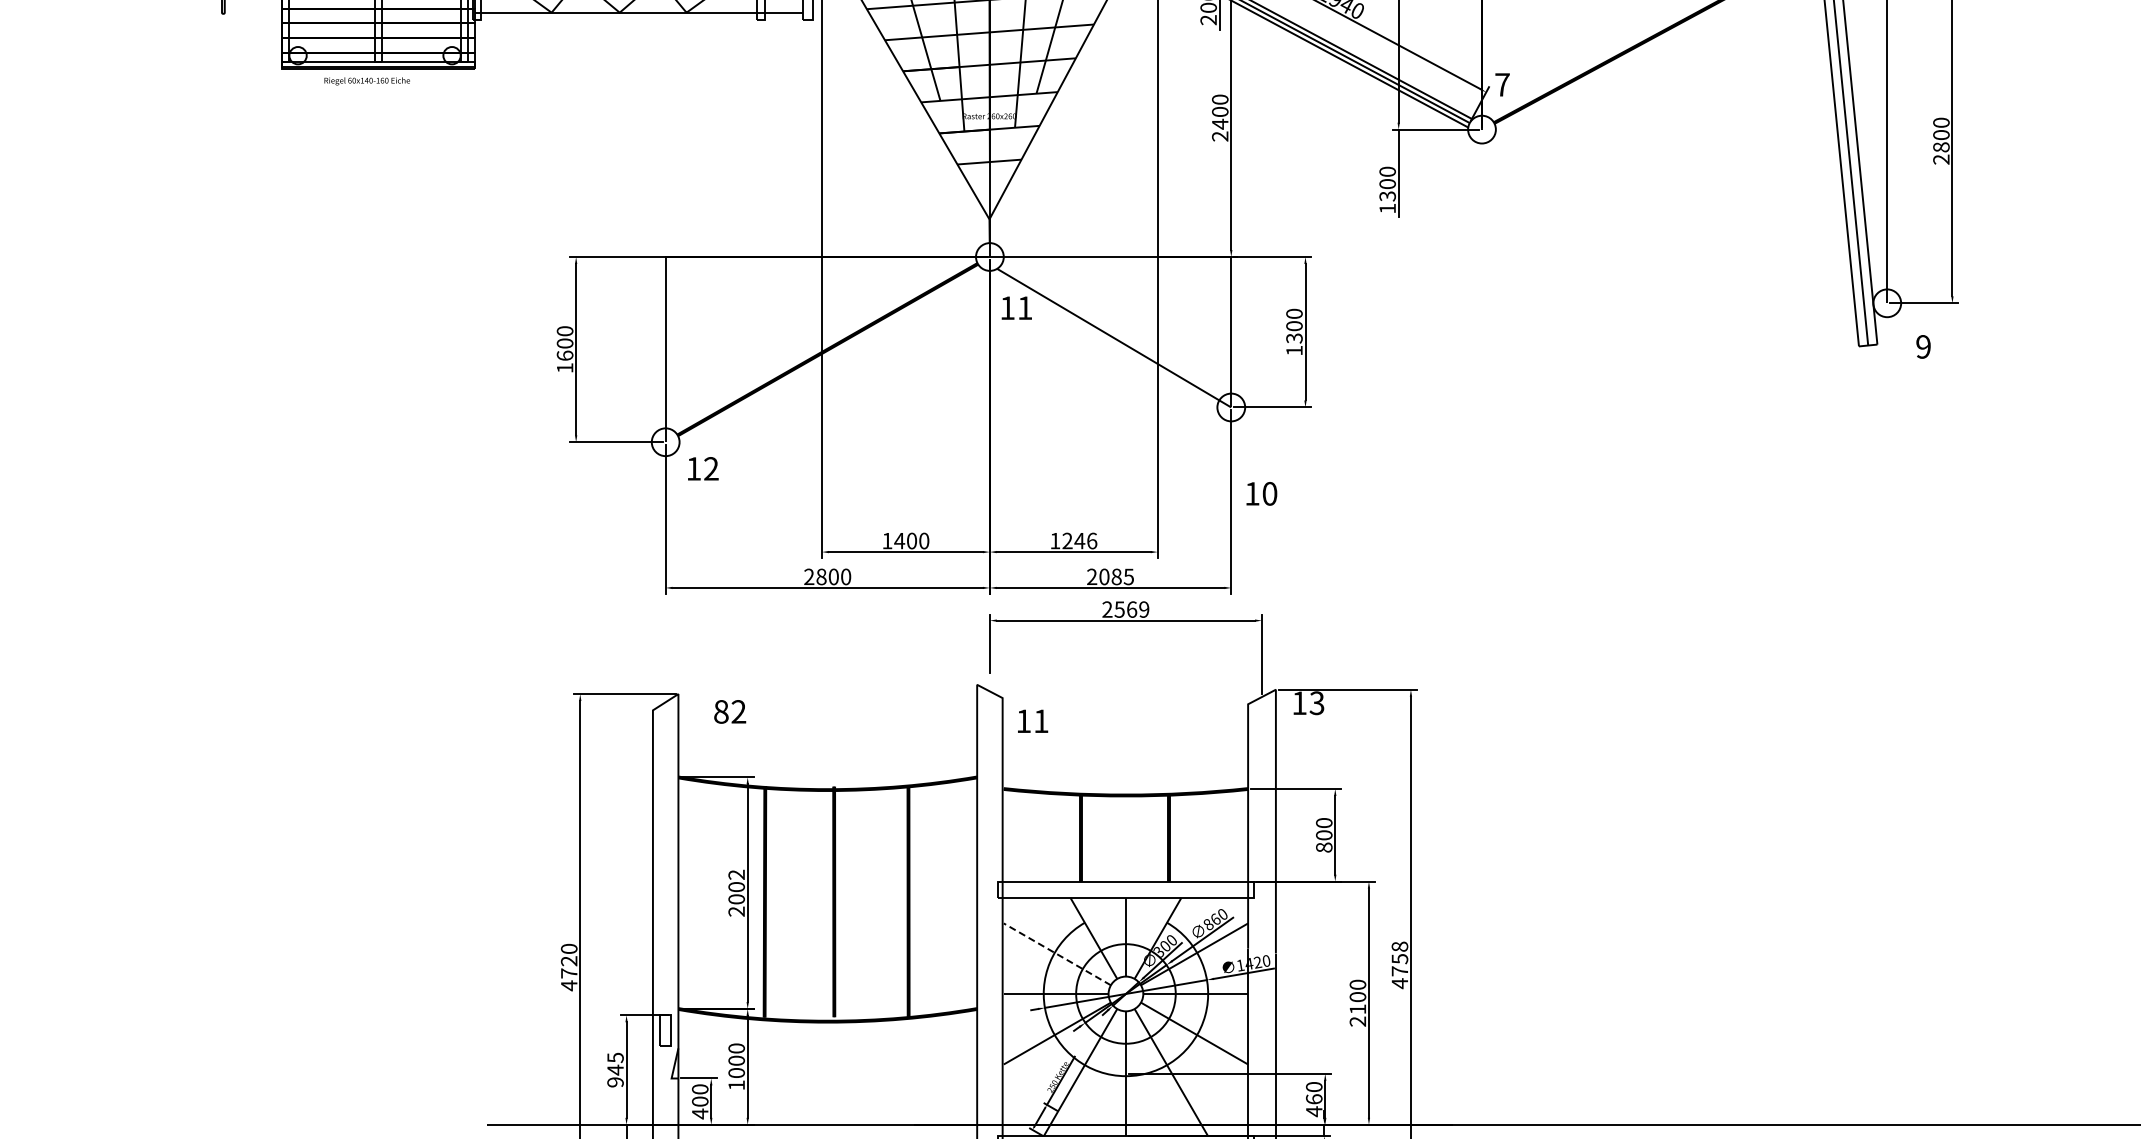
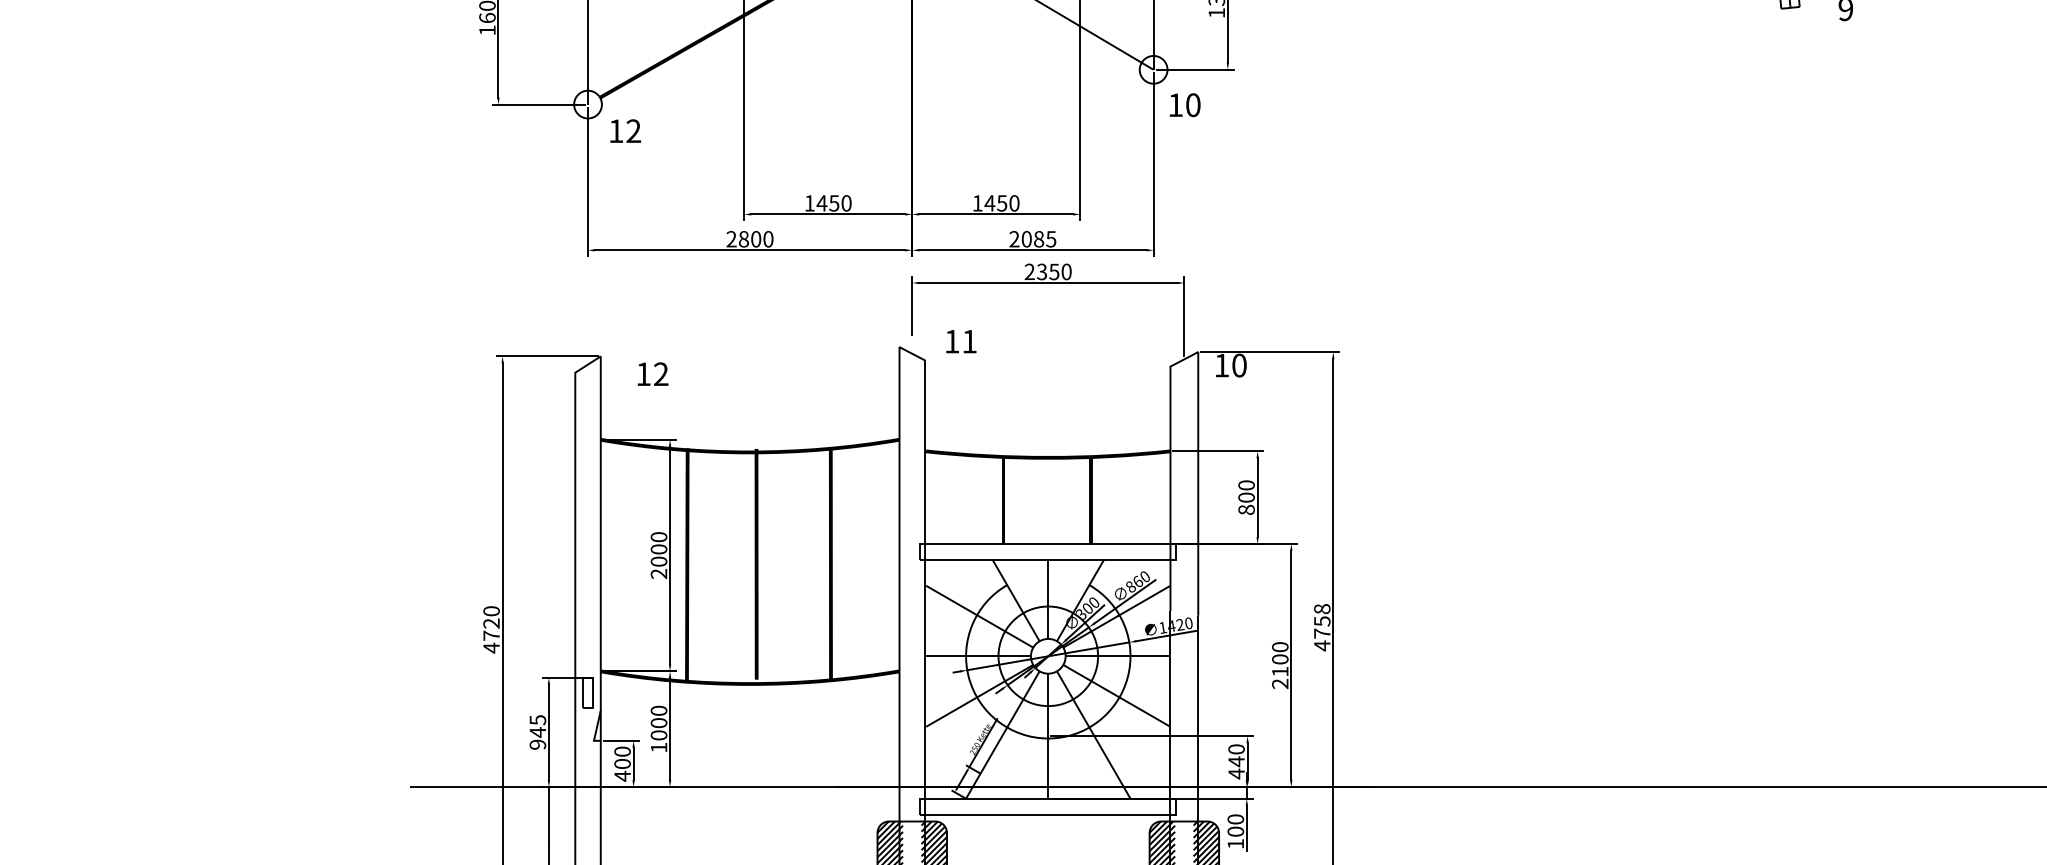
text: (1261, 493) -> (1184, 104), moved
text: (911, 540) -> (833, 202), 1400 -> 1450
text: (1079, 540) -> (1001, 202), 1246 -> 1450
text: (1132, 609) -> (1054, 271), 2569 -> 2350
text: (1316, 703) -> (1238, 365), 13 -> 10
text: (721, 711) -> (643, 373), 82 -> 12
text: (1033, 720) -> (961, 340), moved
text: (736, 874) -> (658, 536), 2002 -> 2000
line: (1057, 954) -> (979, 616), dashed -> solid
text: (1314, 1098) -> (1236, 760), 460 -> 440

